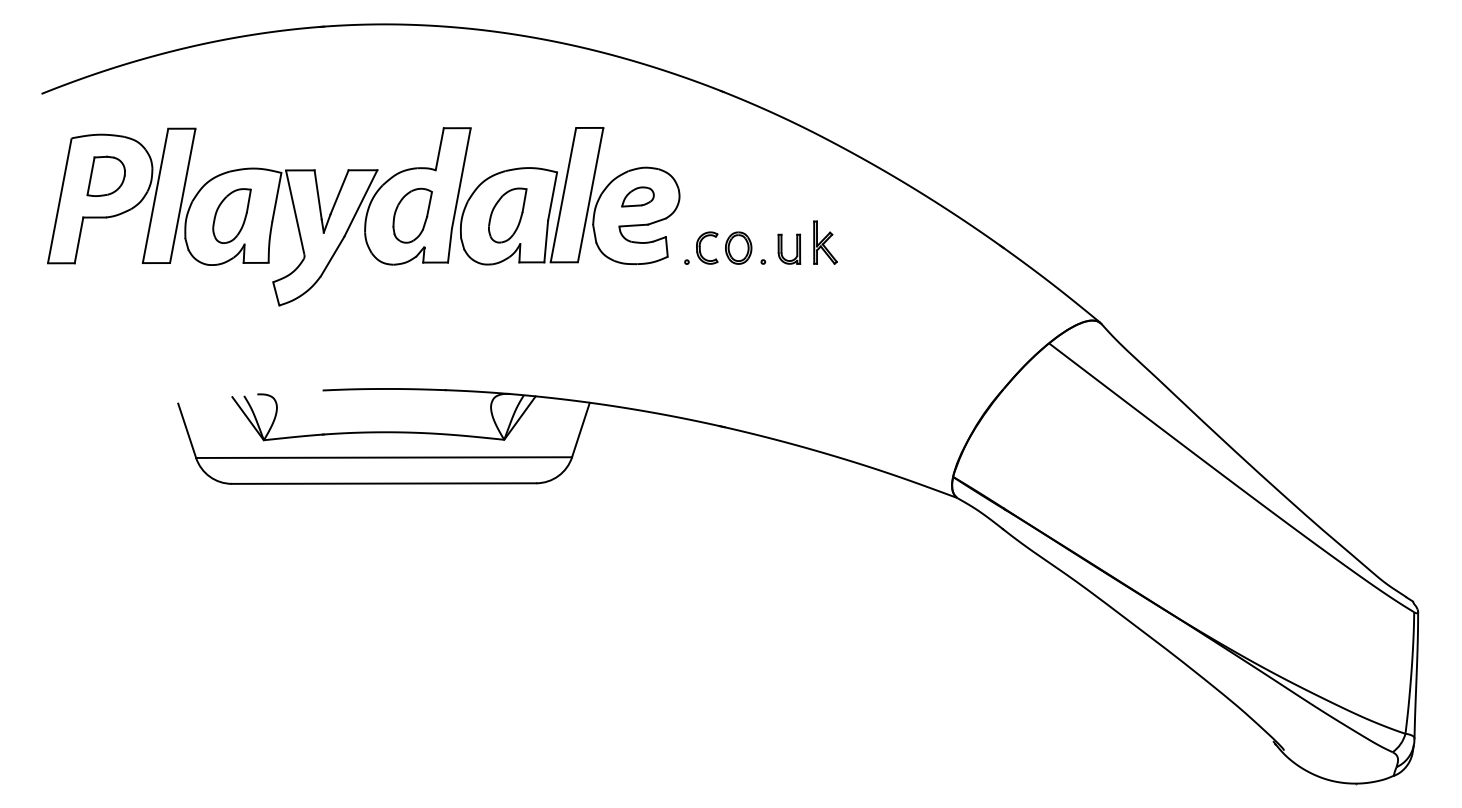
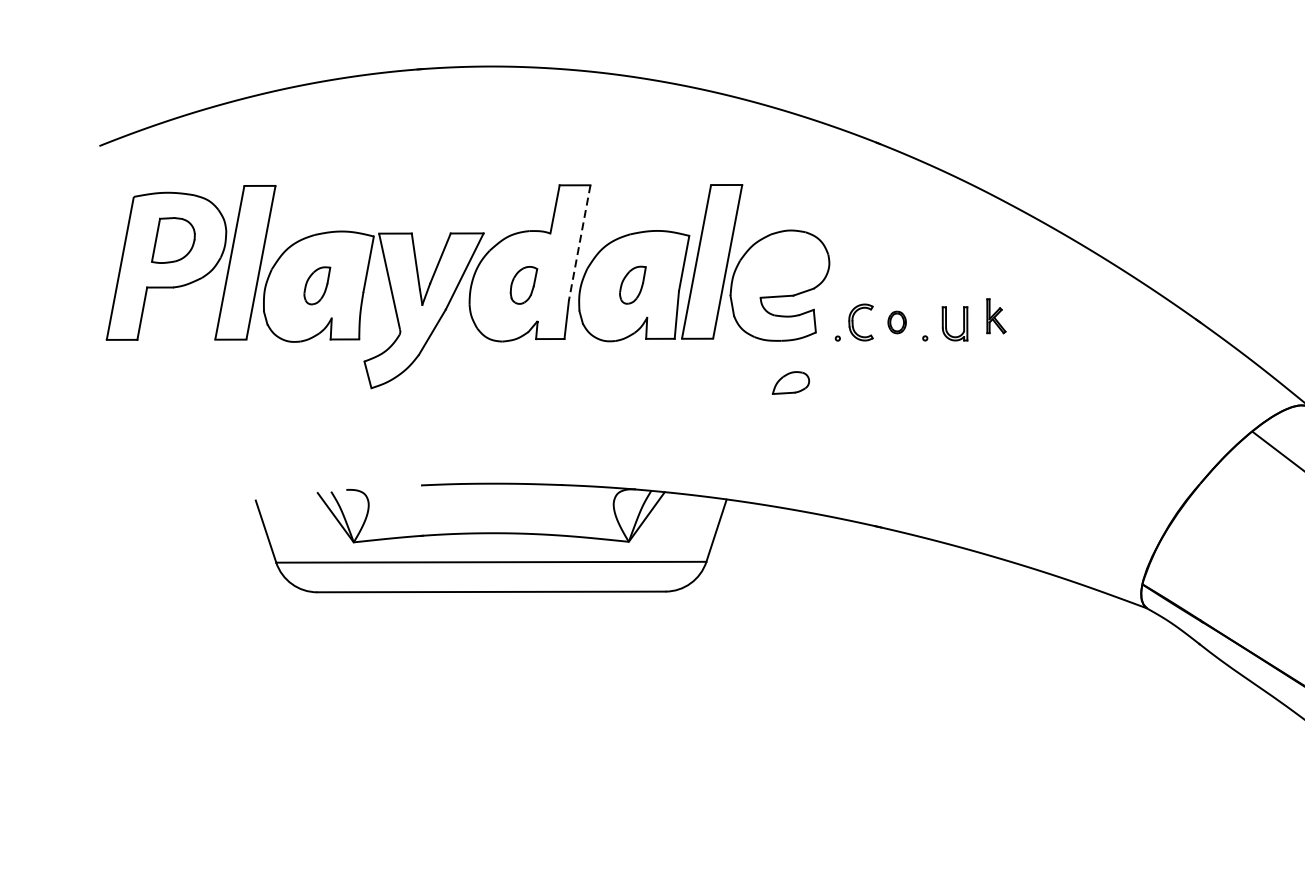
line: (461, 179) -> (579, 244), solid -> dashed
part: (637, 196) -> (790, 382), moved
part: (231, 215) -> (316, 285), size x0.6
part: (412, 215) -> (523, 285), size x0.6
part: (507, 215) -> (632, 285), size x0.6
part: (825, 242) -> (996, 316), size x0.7
part: (738, 247) -> (896, 321), size x0.6

